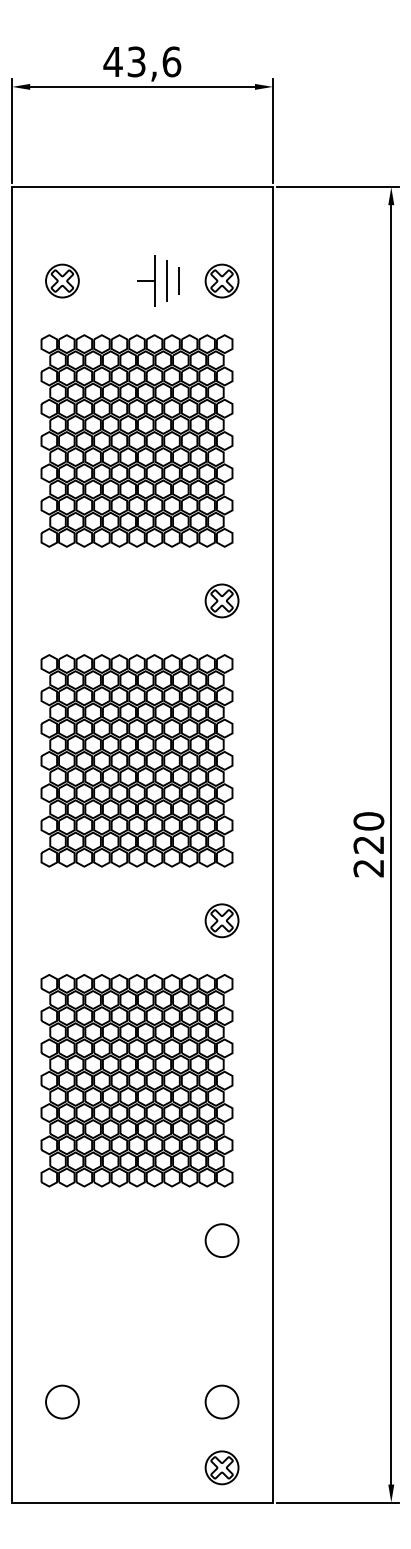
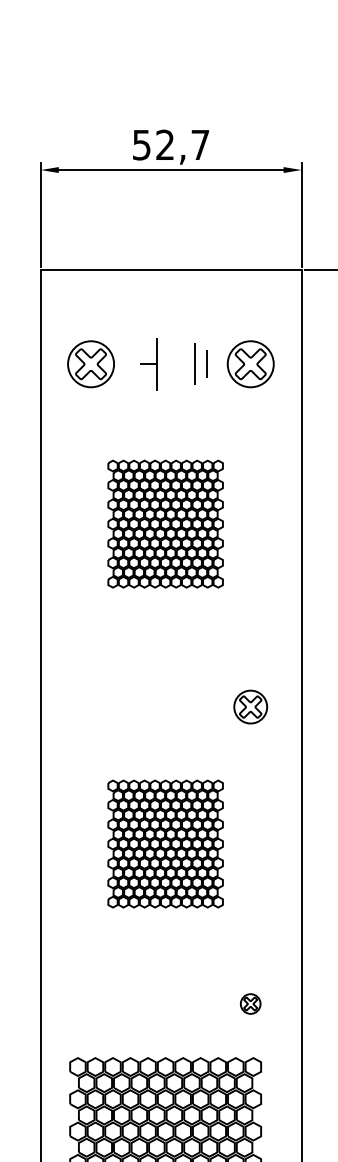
text: (142, 61) -> (171, 144), 43,6 -> 52,7
part: (62, 280) -> (91, 363), size x1.4
part: (146, 280) -> (149, 363), moved
part: (221, 280) -> (250, 363), size x1.4
part: (136, 440) -> (165, 523), size x0.6
part: (221, 600) -> (250, 706), moved
part: (136, 760) -> (165, 843), size x0.6
part: (221, 920) -> (250, 1003), size x0.6

